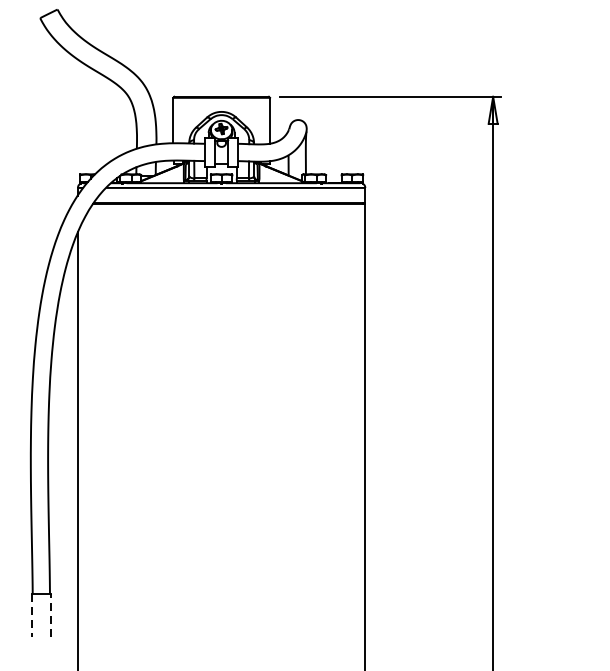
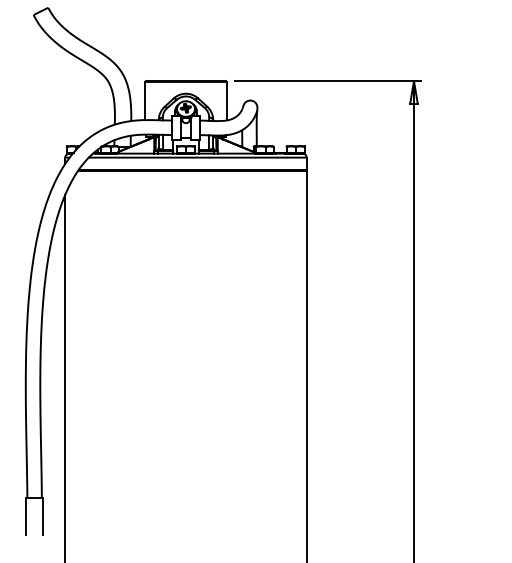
line: (50, 615) -> (42, 516), dashed -> solid
line: (31, 616) -> (26, 517), dashed -> solid

